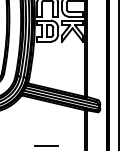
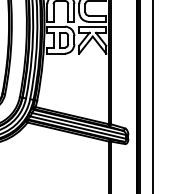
line: (46, 145) -> (59, 186), removed

